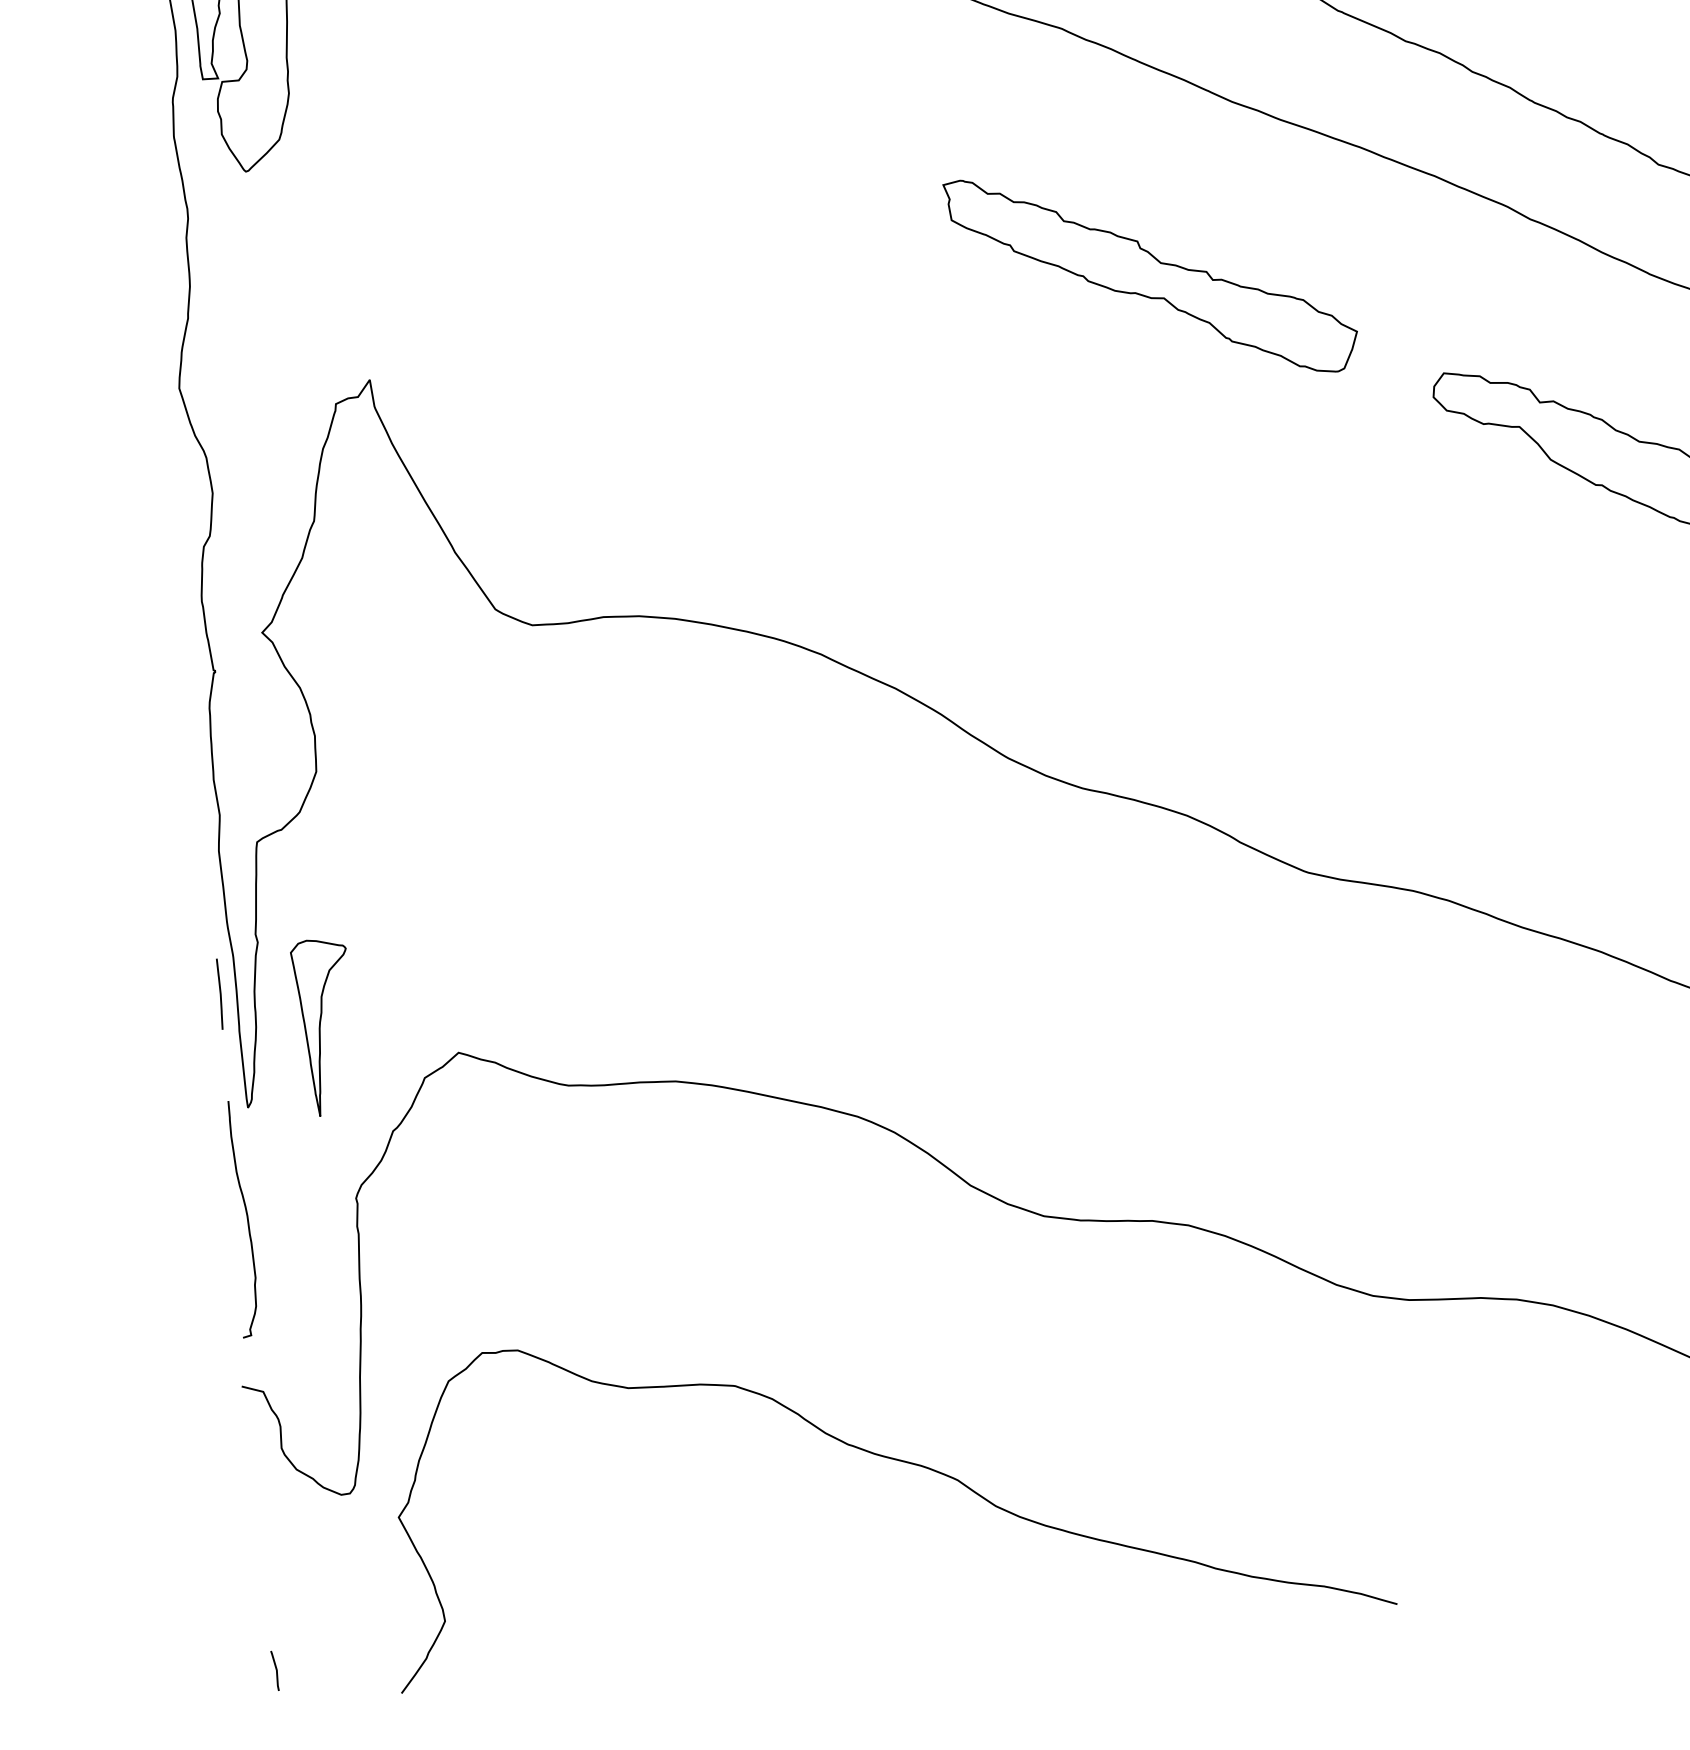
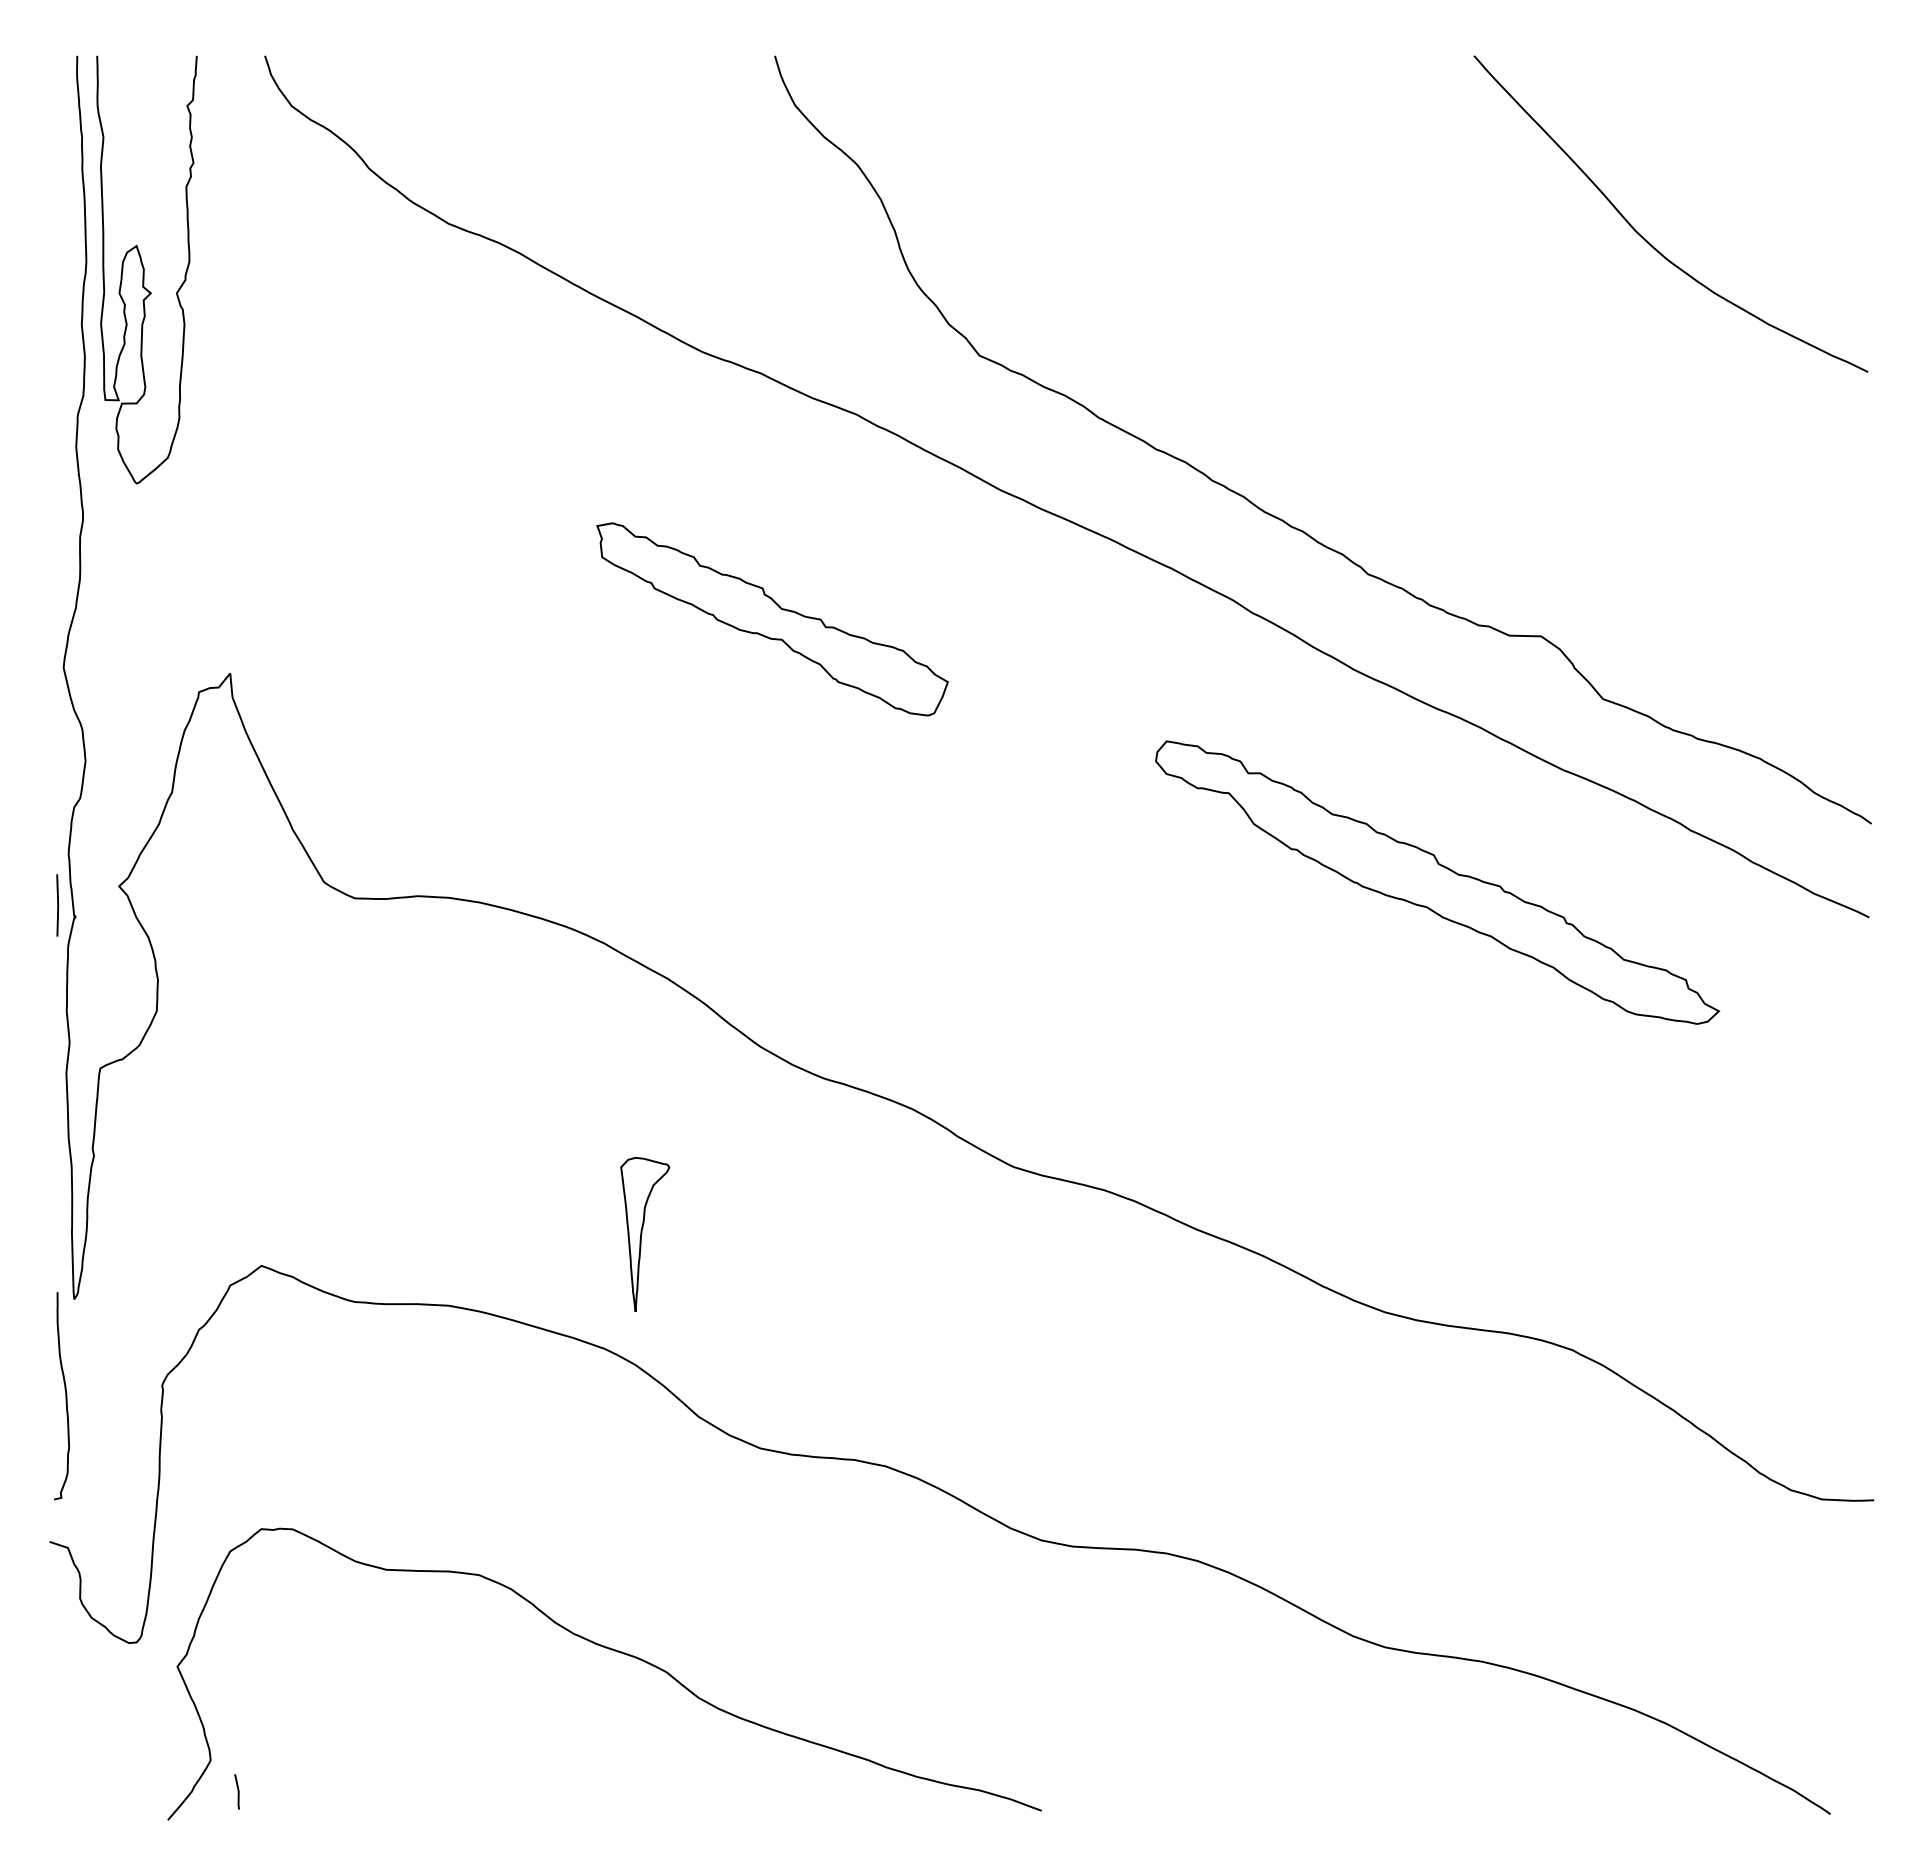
part: (1151, 276) -> (772, 619), moved
line: (219, 994) -> (57, 905), moved
part: (324, 1027) -> (645, 1234), moved
line: (275, 1670) -> (237, 1791), moved

